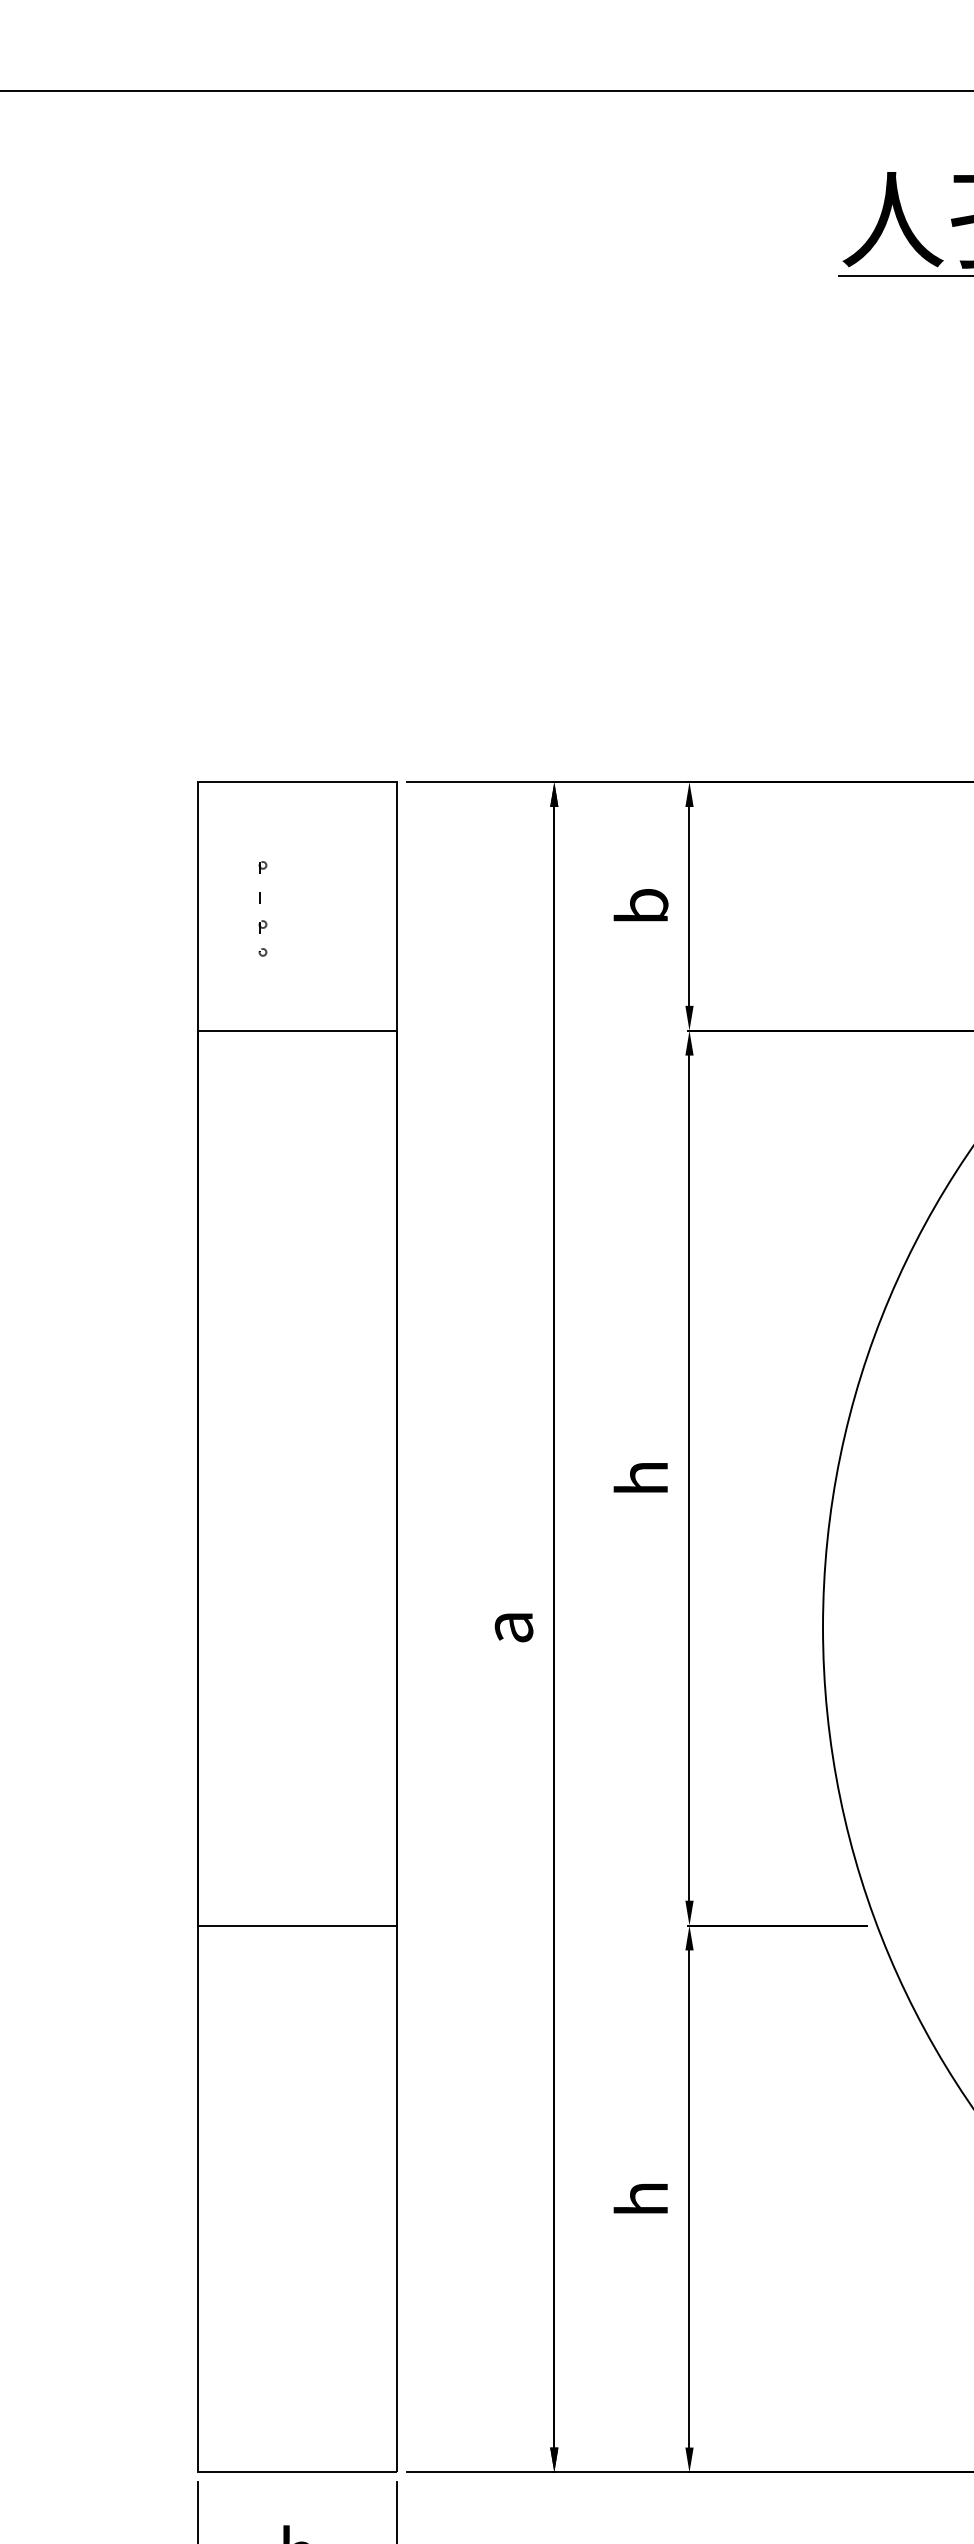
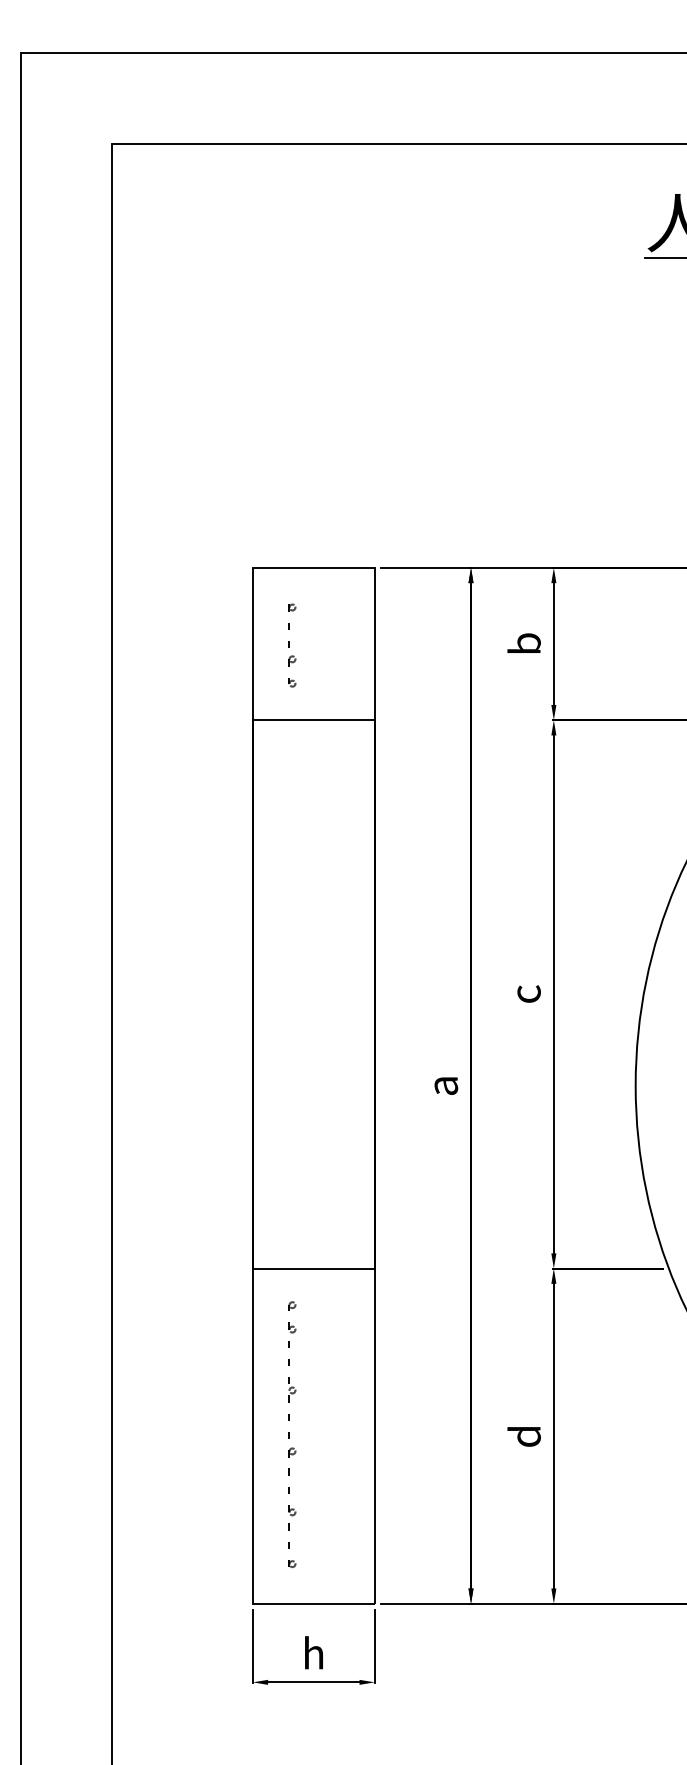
part: (263, 908) -> (292, 645), size x1.43
text: (639, 1478) -> (523, 994), h -> c
part: (263, 2196) -> (292, 1434), added
text: (639, 2199) -> (523, 1436), h -> d

